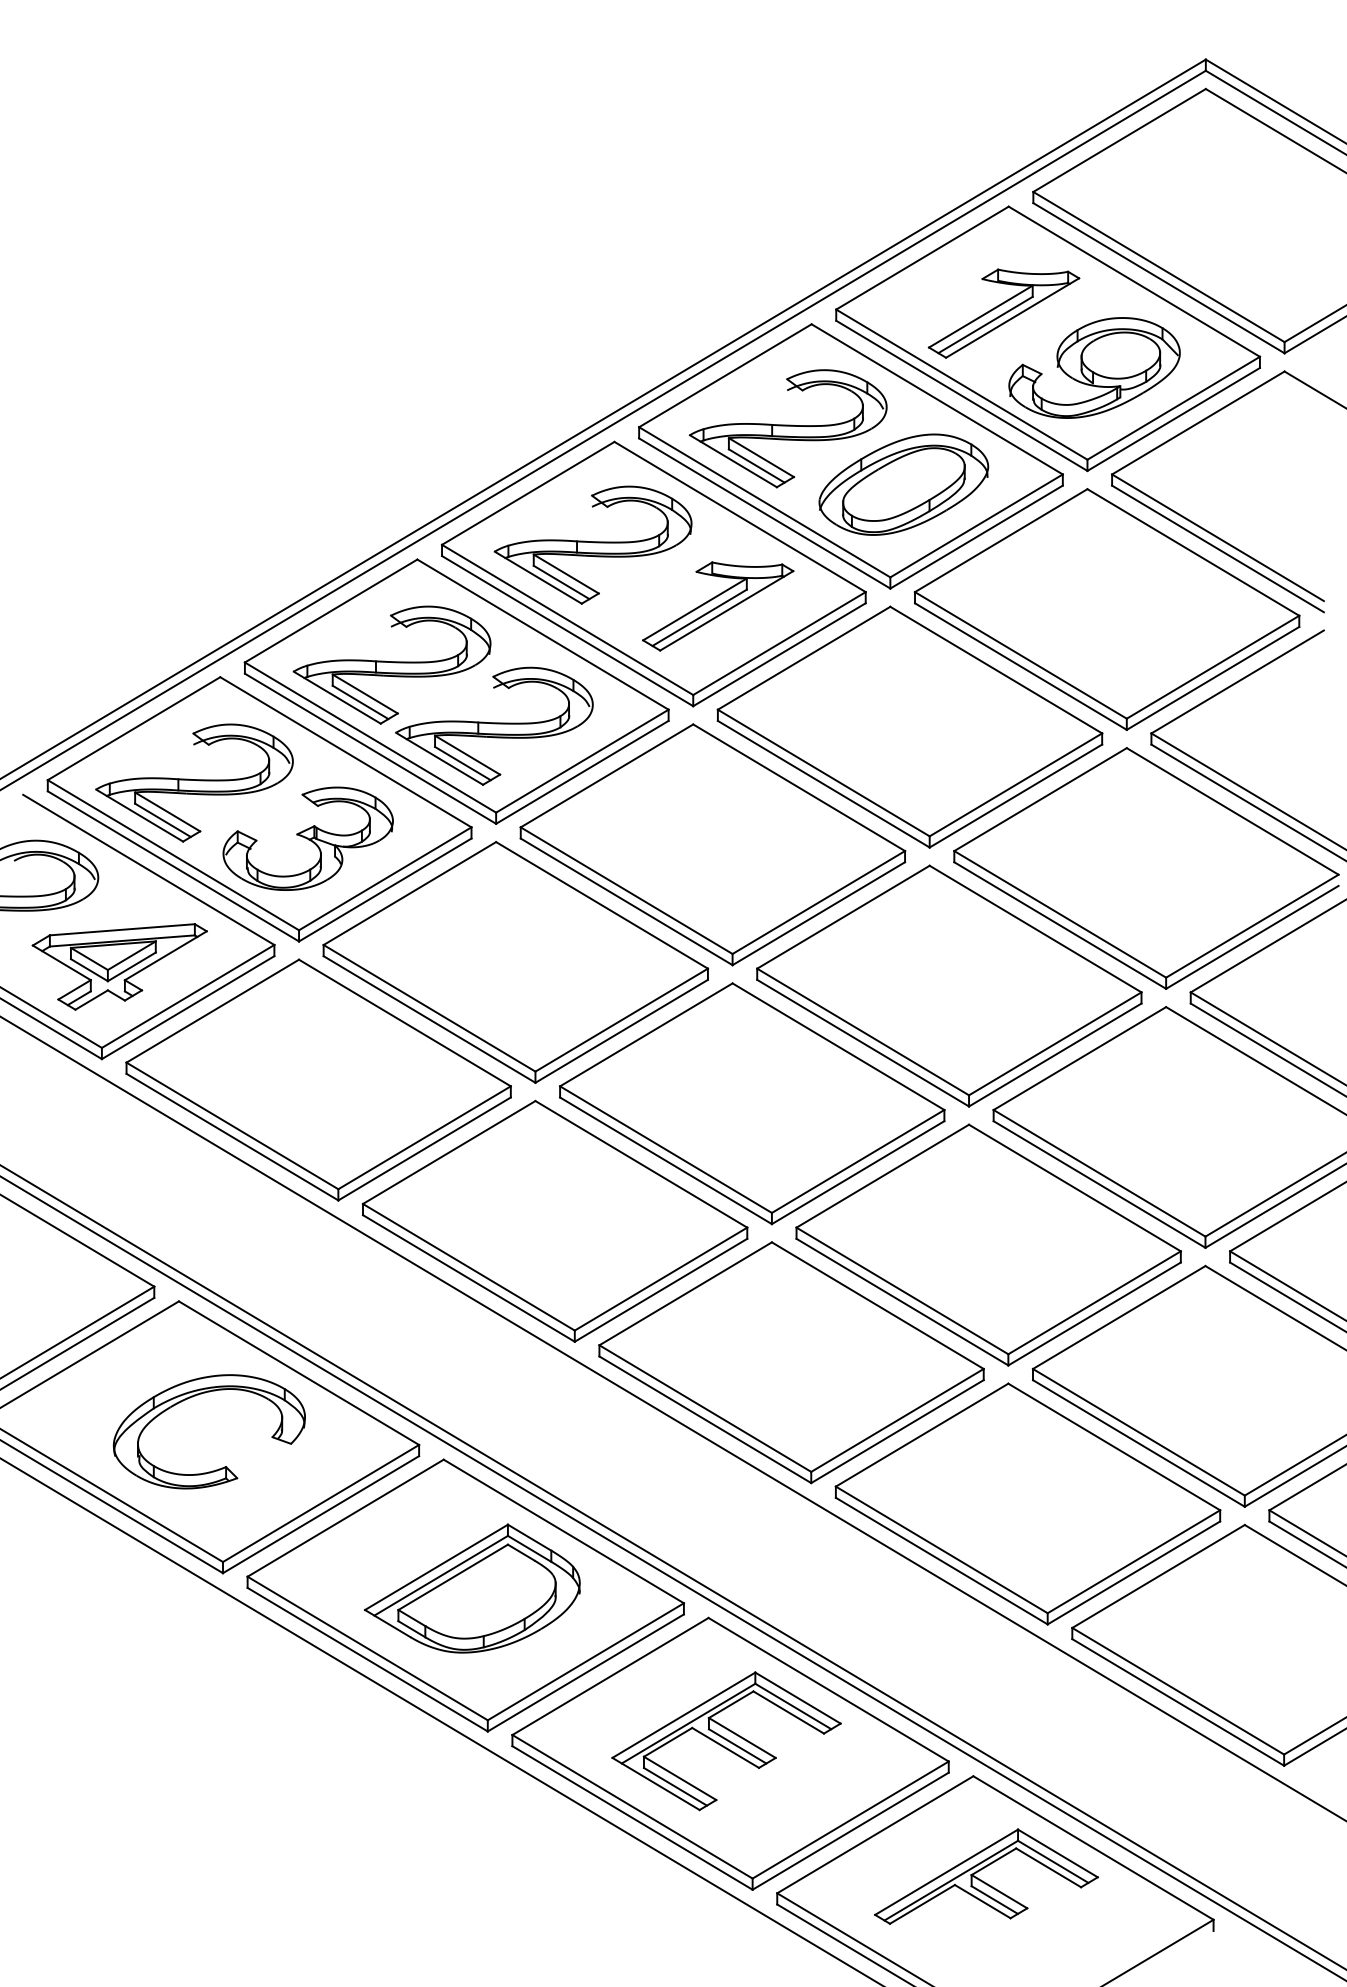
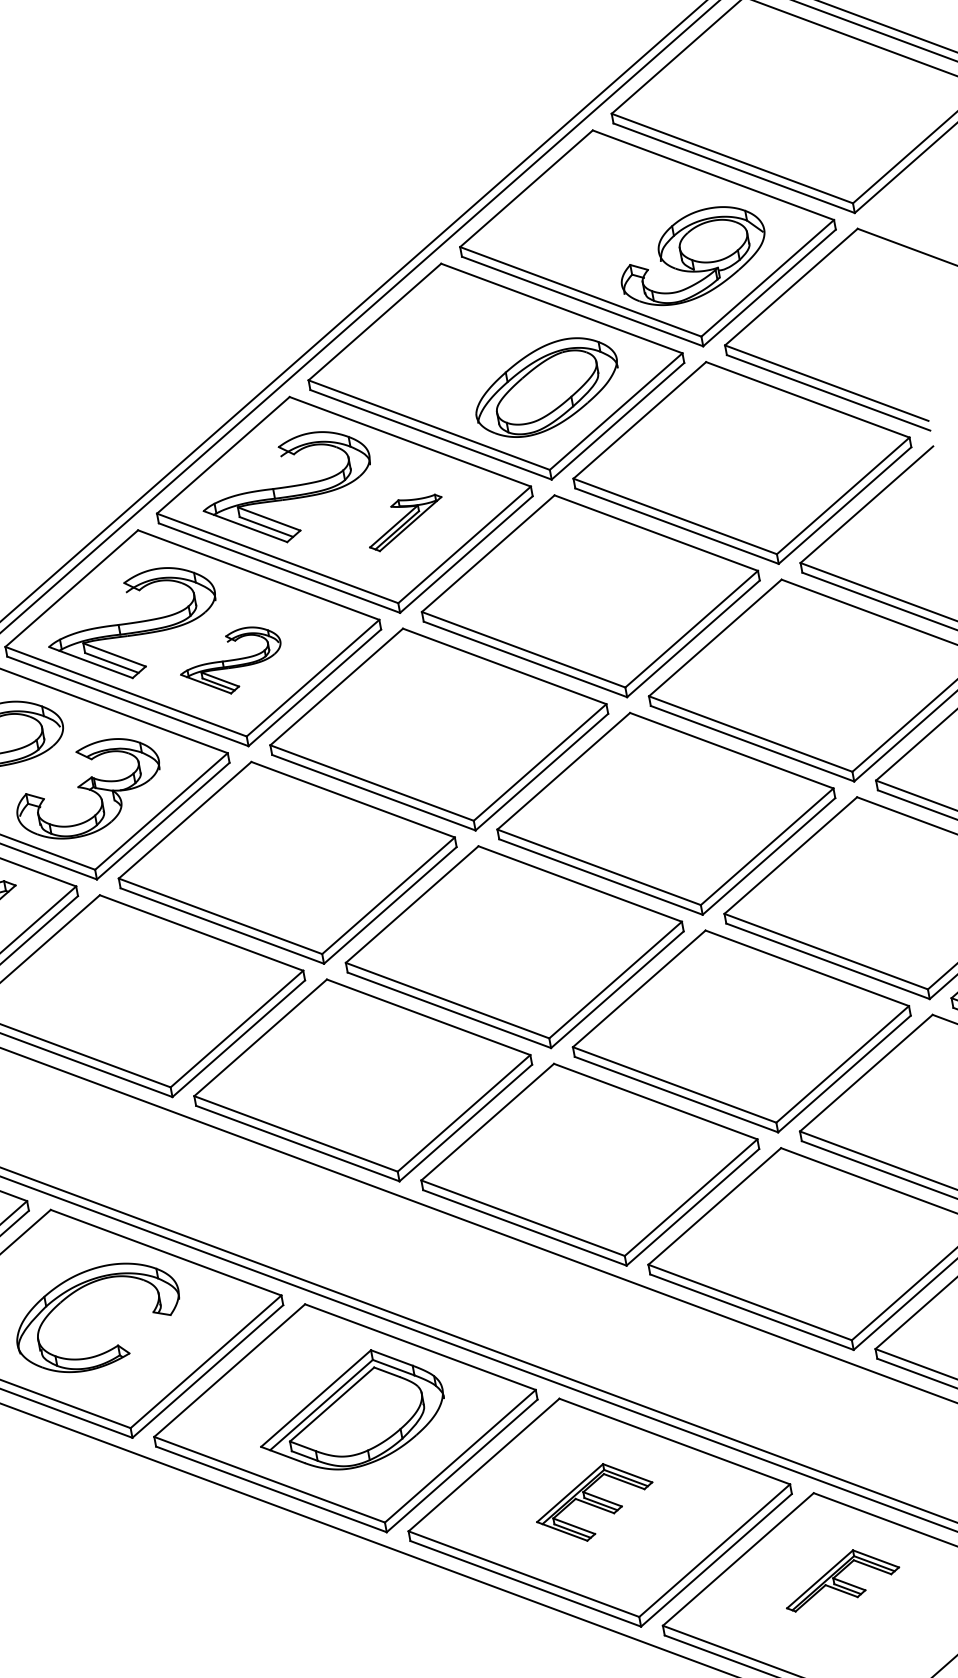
part: (1003, 313) -> (605, 223), removed
part: (787, 428) -> (437, 357), removed
part: (718, 606) -> (405, 522), size x0.6
part: (494, 725) -> (231, 661), size x0.6
part: (726, 1741) -> (594, 1502), size x0.6
part: (986, 1876) -> (841, 1577), size x0.6

